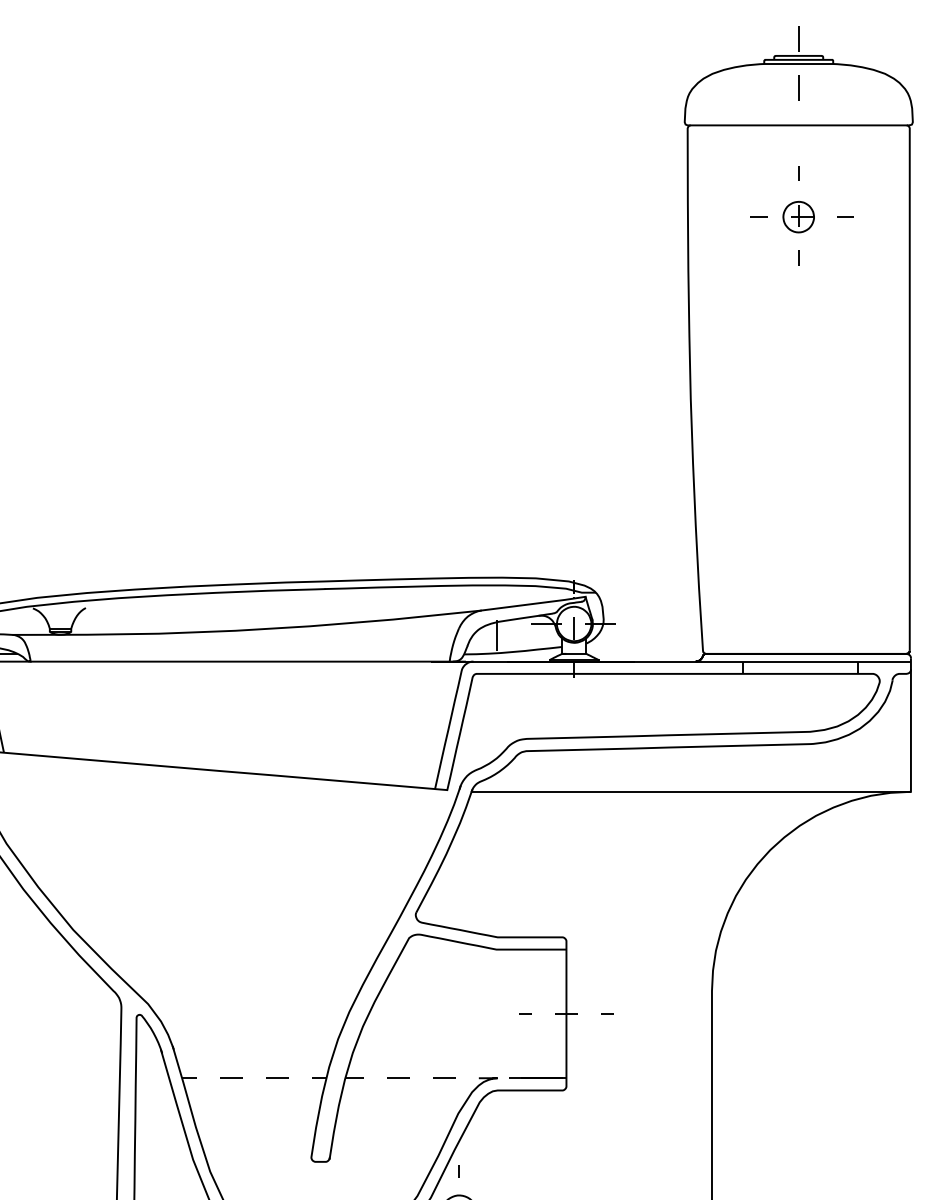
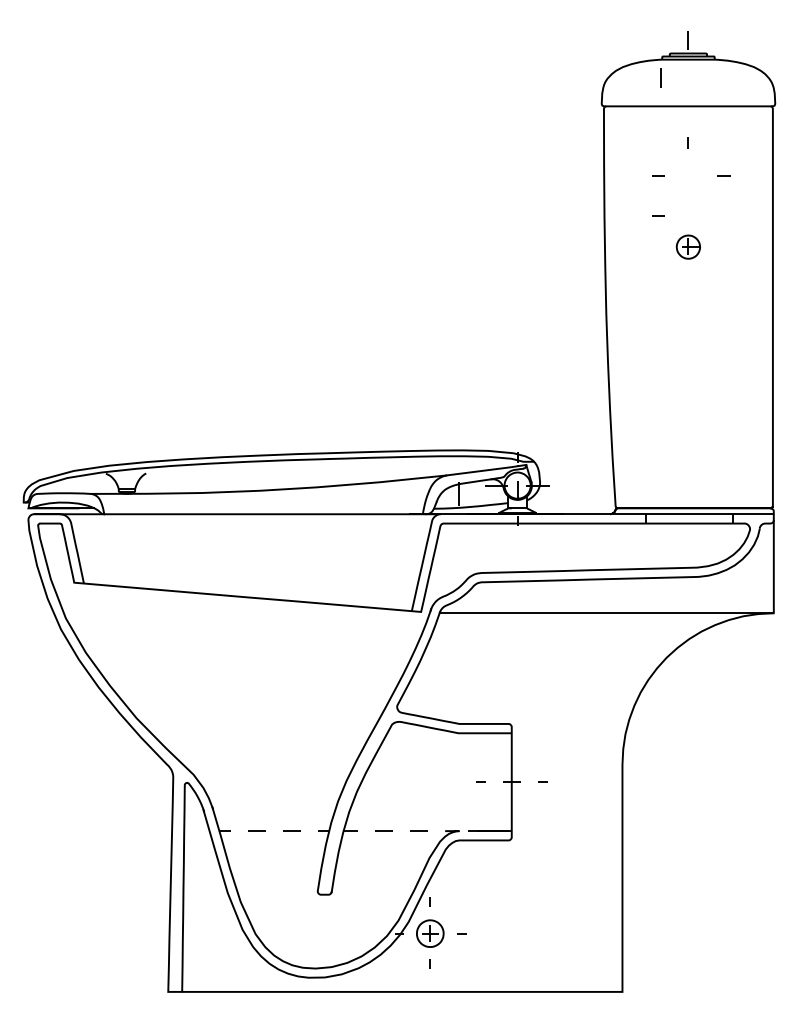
line: (797, 87) -> (660, 77), moved
part: (797, 216) -> (687, 246), moved
line: (797, 258) -> (687, 207), removed
line: (759, 268) -> (658, 215), added

